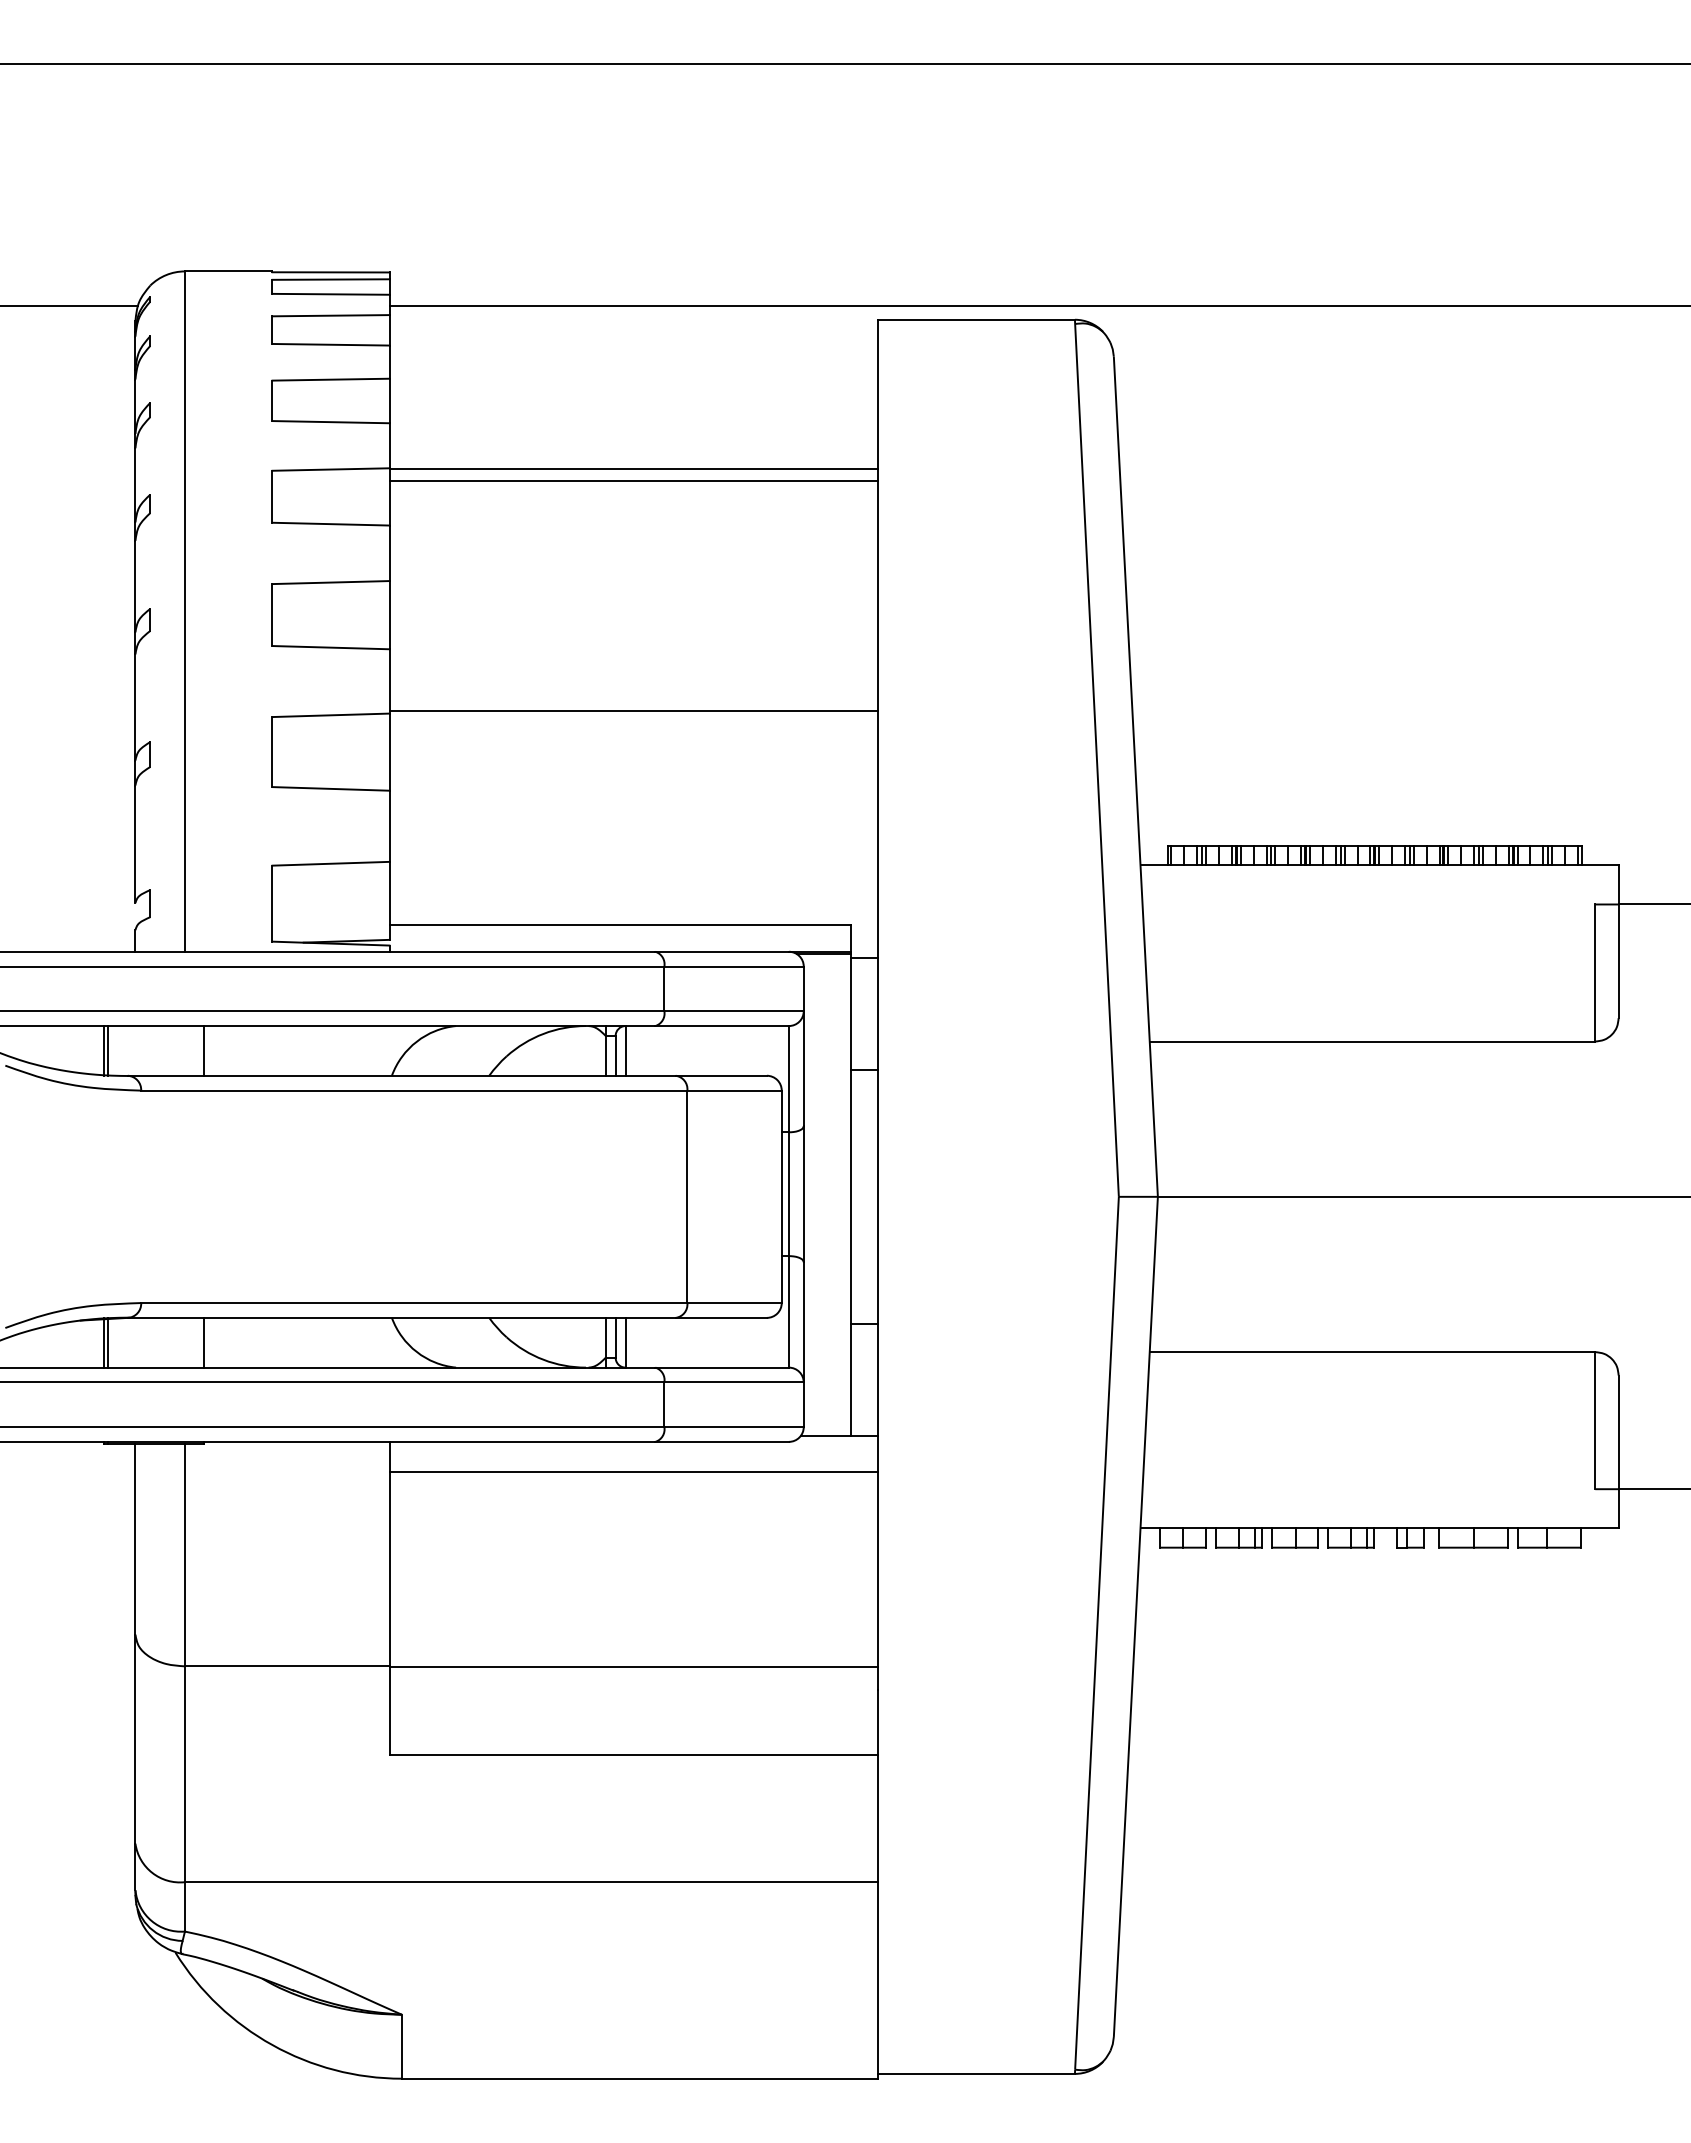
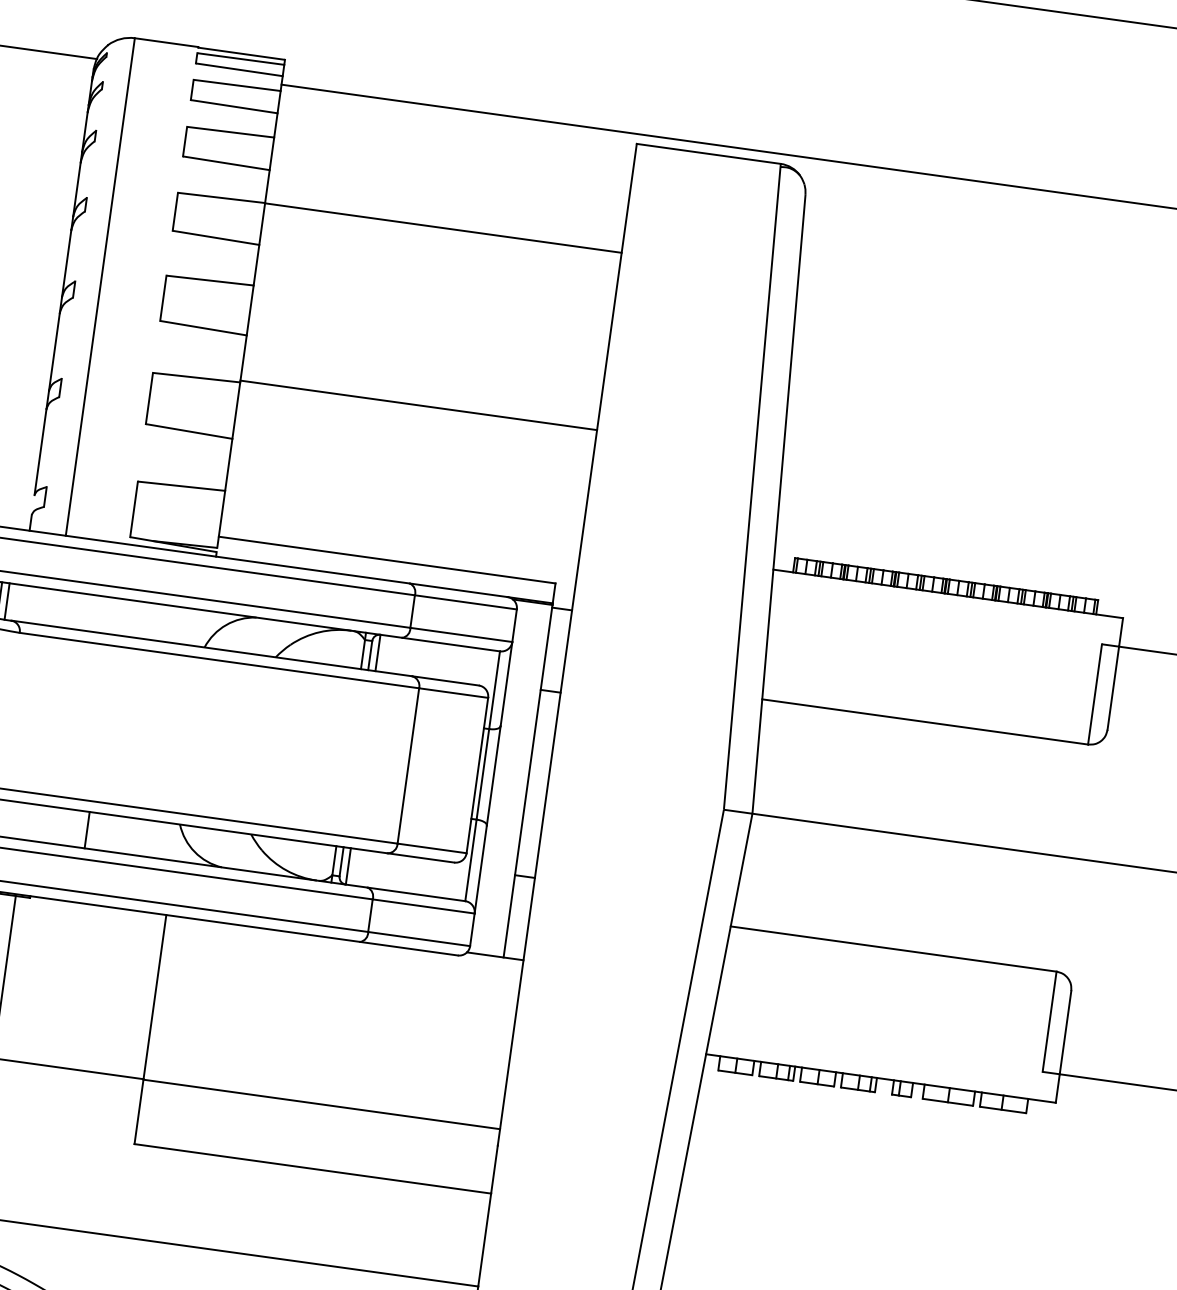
line: (634, 481) -> (442, 237), removed
line: (204, 1050) -> (7, 601), moved
line: (204, 1342) -> (87, 829), moved
line: (634, 1471) -> (341, 961), removed

